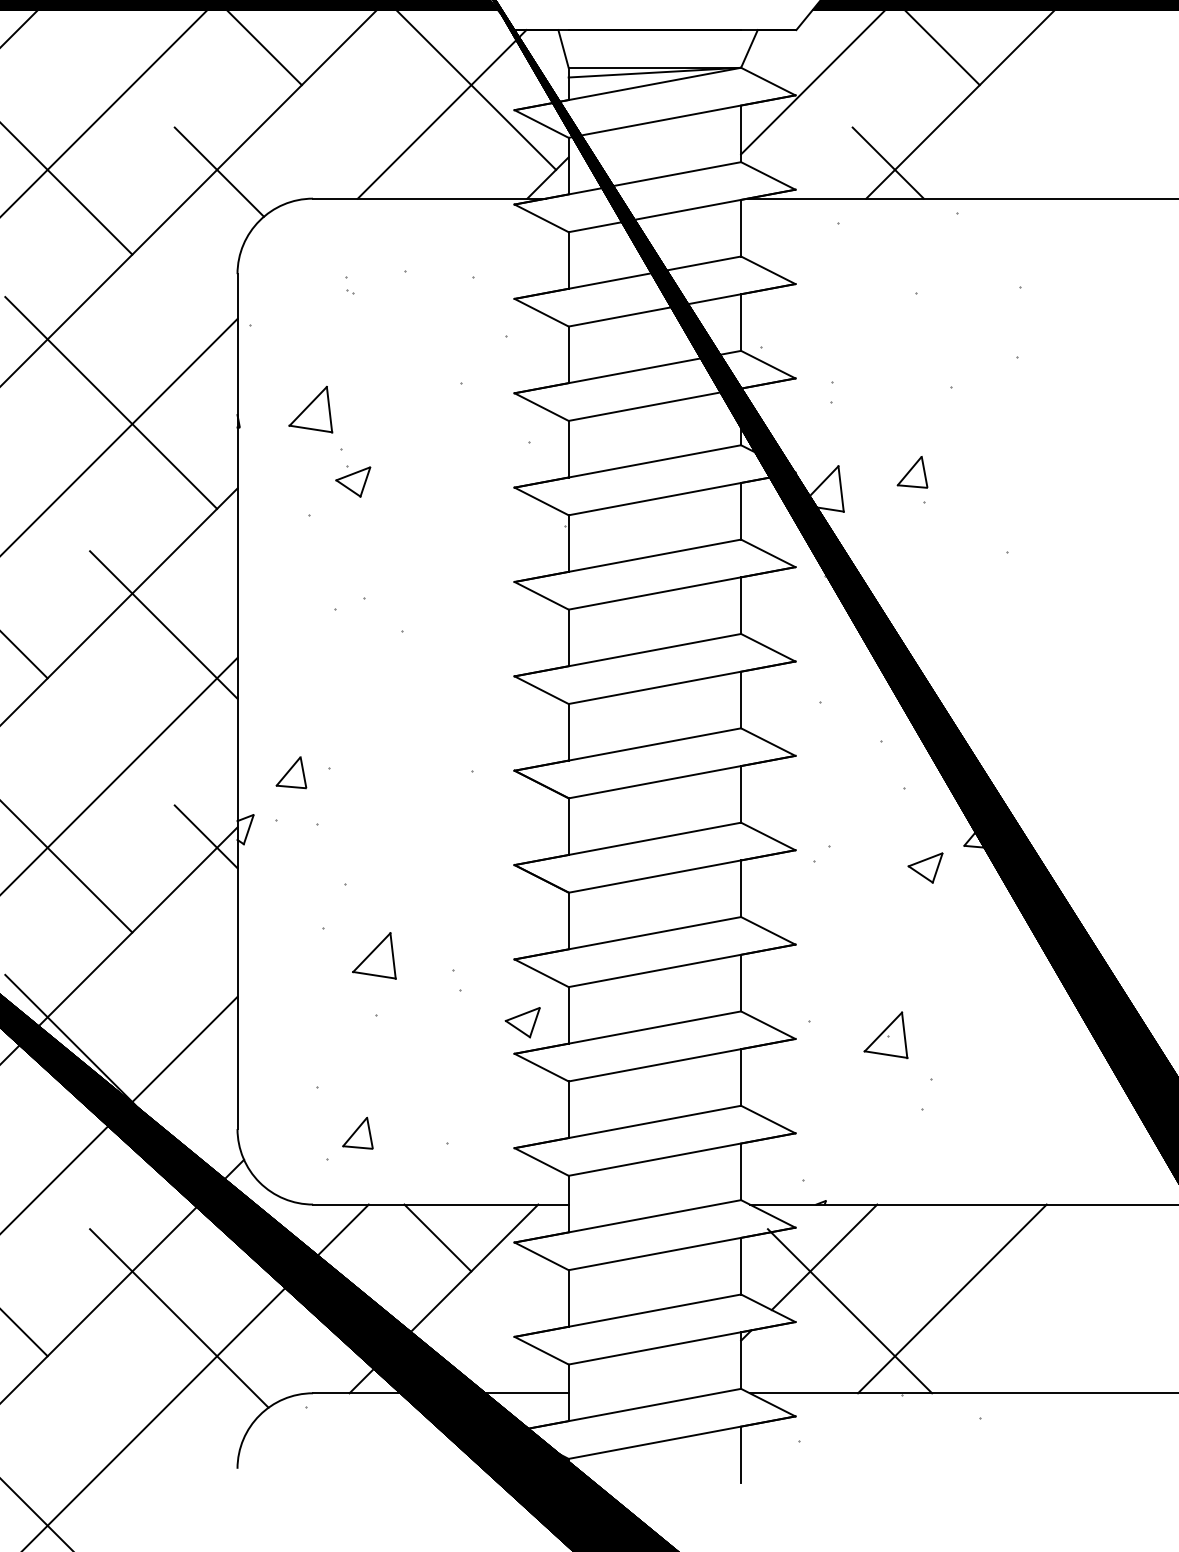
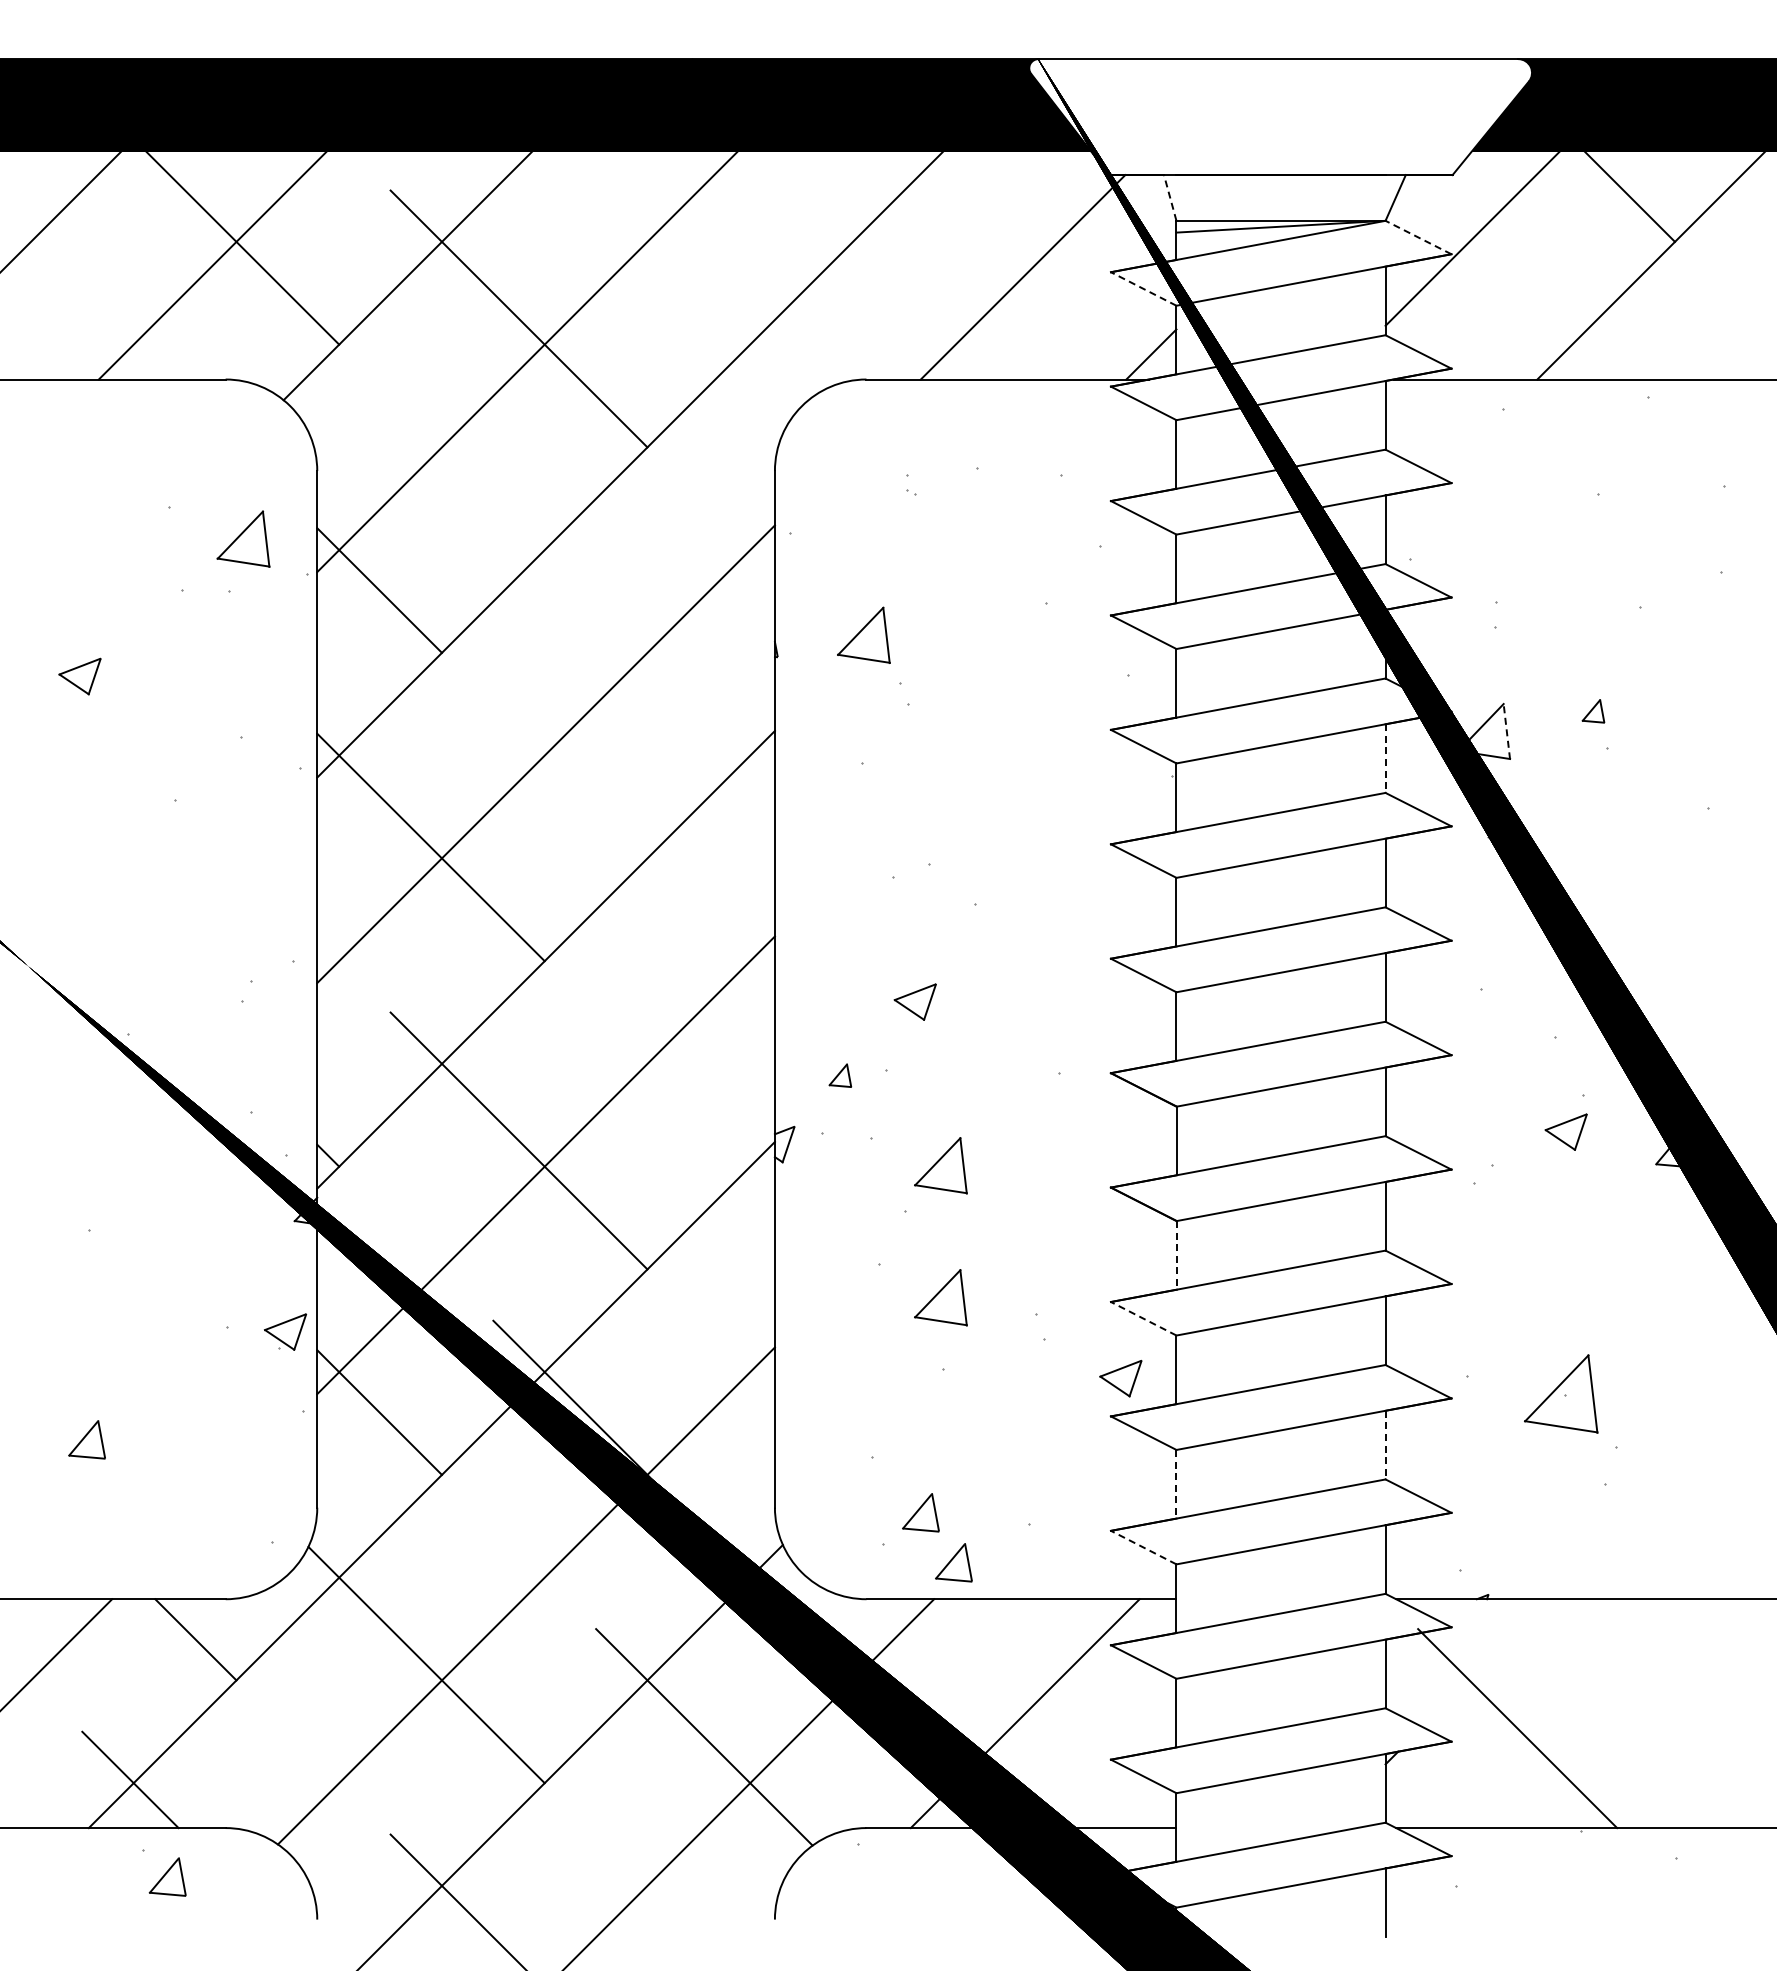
line: (263, 46) -> (806, 195), removed
line: (563, 48) -> (1170, 197), solid -> dashed
line: (768, 81) -> (1418, 237), solid -> dashed
line: (476, 89) -> (1064, 247), removed
line: (541, 123) -> (1143, 288), solid -> dashed
line: (887, 163) -> (1563, 336), removed
line: (219, 172) -> (752, 347), removed
line: (110, 402) -> (621, 626), removed
part: (912, 472) -> (1593, 711), size x0.6
part: (352, 481) -> (914, 1001), moved
line: (840, 488) -> (1506, 731), solid -> dashed
line: (741, 512) -> (1385, 759), solid -> dashed
line: (163, 625) -> (685, 896), removed
part: (291, 772) -> (840, 1075), size x0.6
line: (205, 836) -> (736, 1153), removed
part: (374, 846) -> (940, 1165), added
part: (924, 867) -> (1565, 1131), moved
line: (568, 921) -> (1176, 1255), solid -> dashed
line: (541, 973) -> (1143, 1318), solid -> dashed
part: (886, 1034) -> (1561, 1393), size x1.4
line: (741, 1077) -> (1385, 1445), solid -> dashed
line: (568, 1109) -> (1176, 1484), solid -> dashed
line: (541, 1161) -> (1143, 1547), solid -> dashed
part: (384, 1174) -> (953, 1562), added
line: (437, 1237) -> (1017, 1639), removed
line: (824, 1257) -> (1486, 1663), removed
line: (952, 1298) -> (1641, 1713), removed

